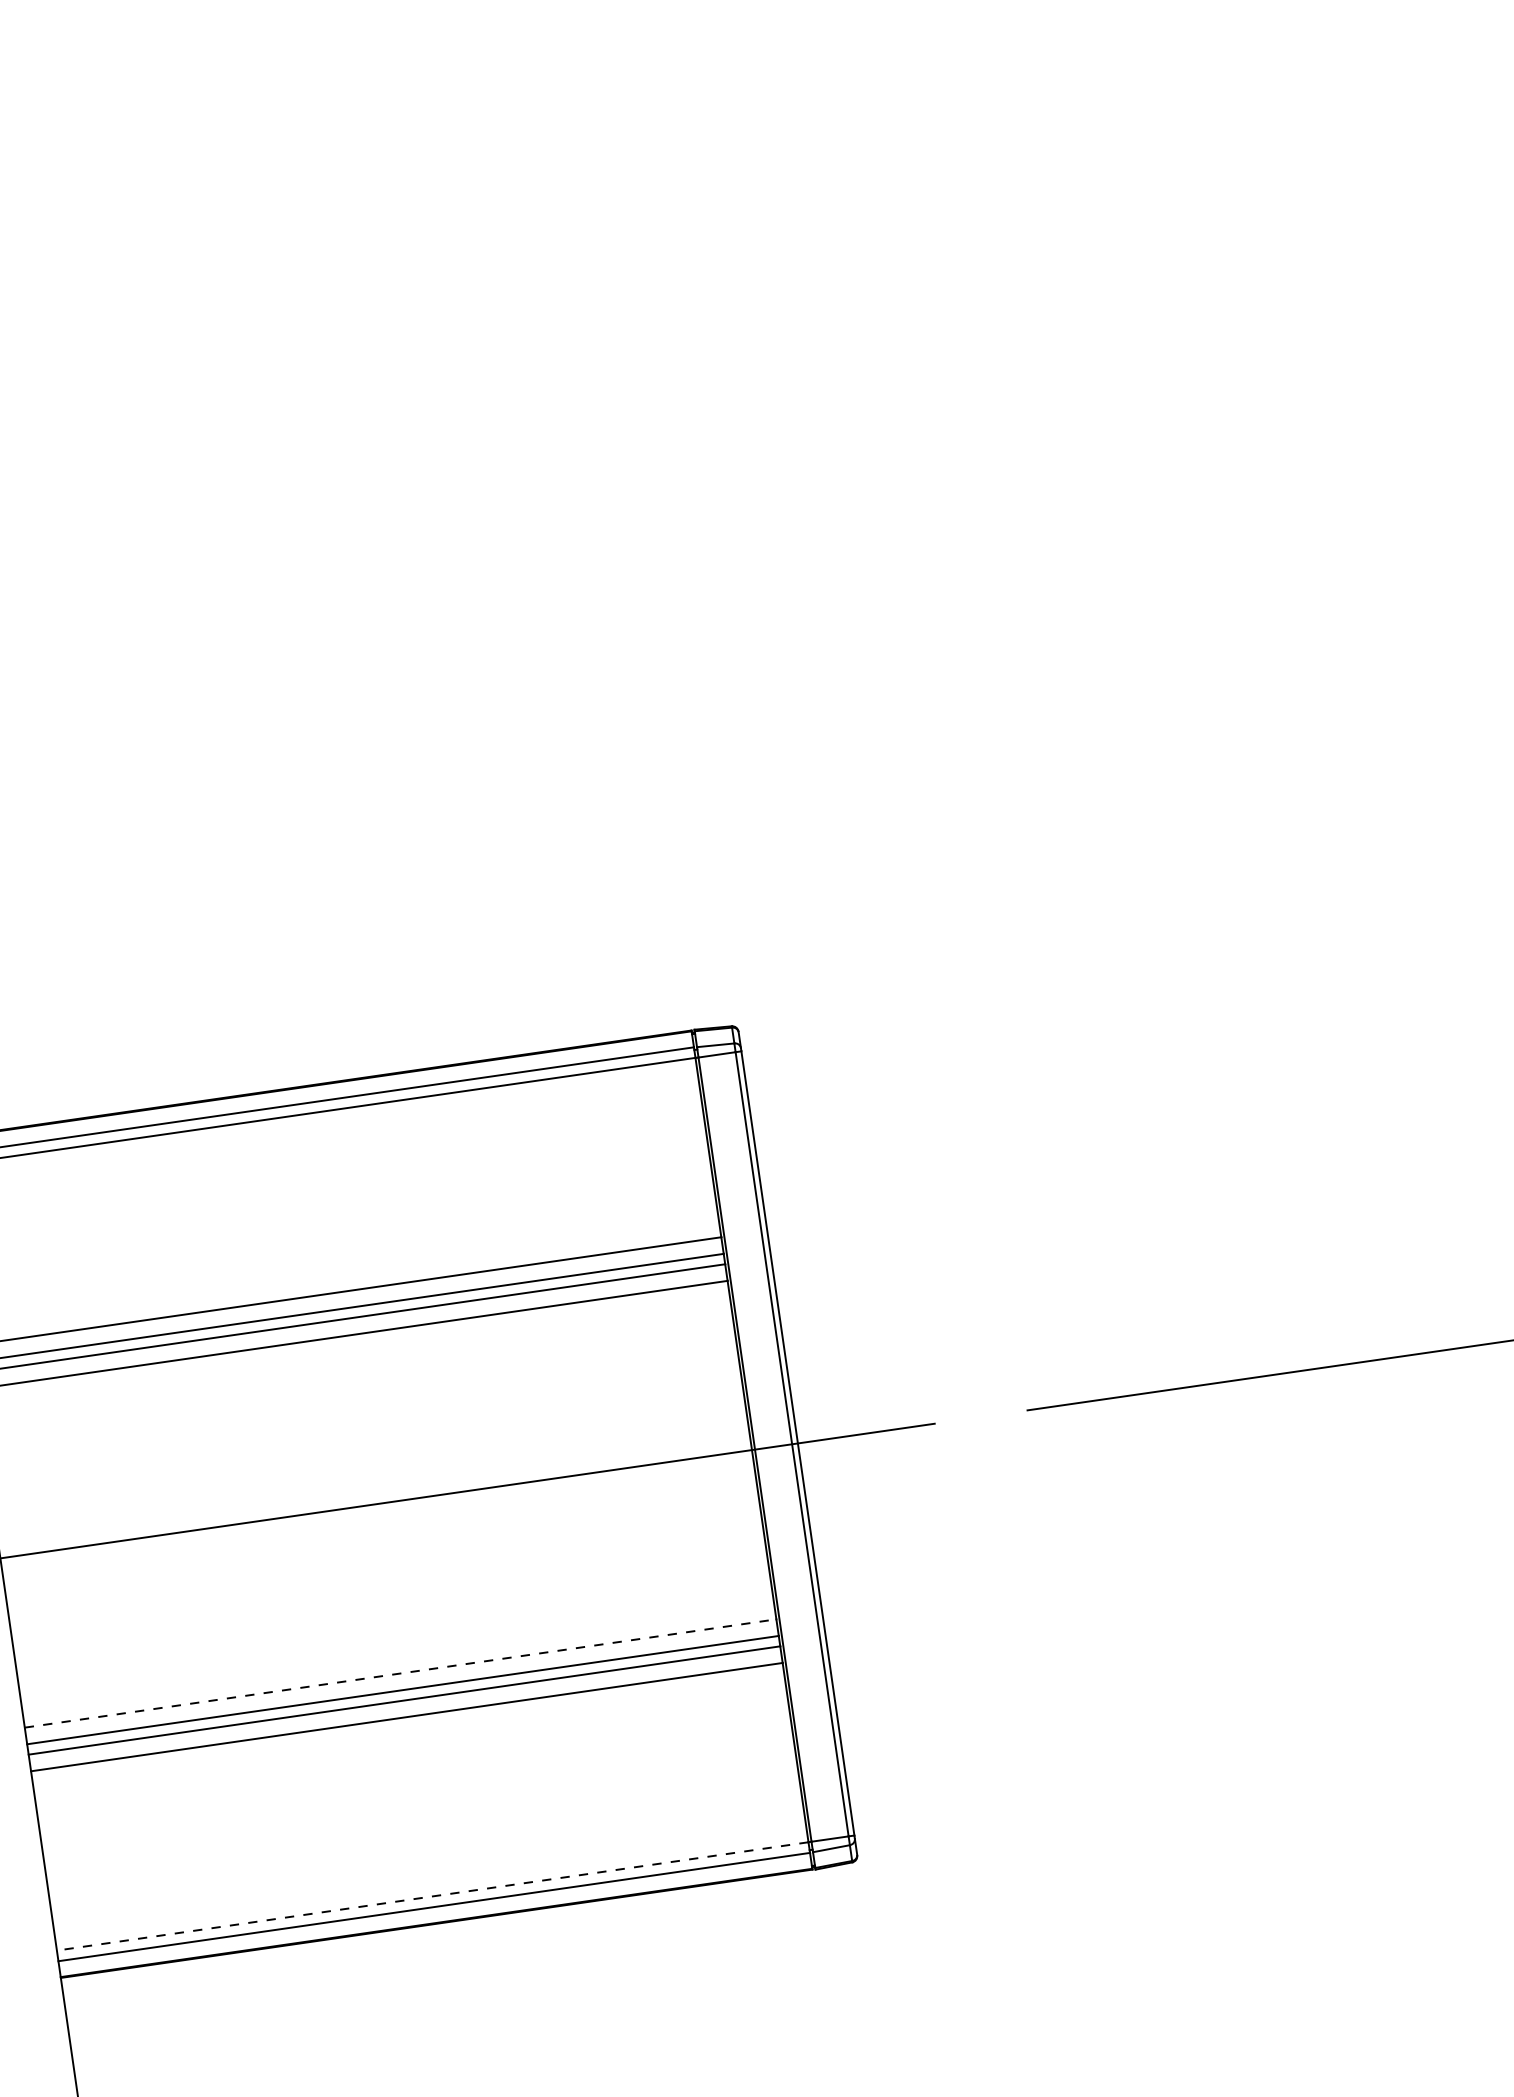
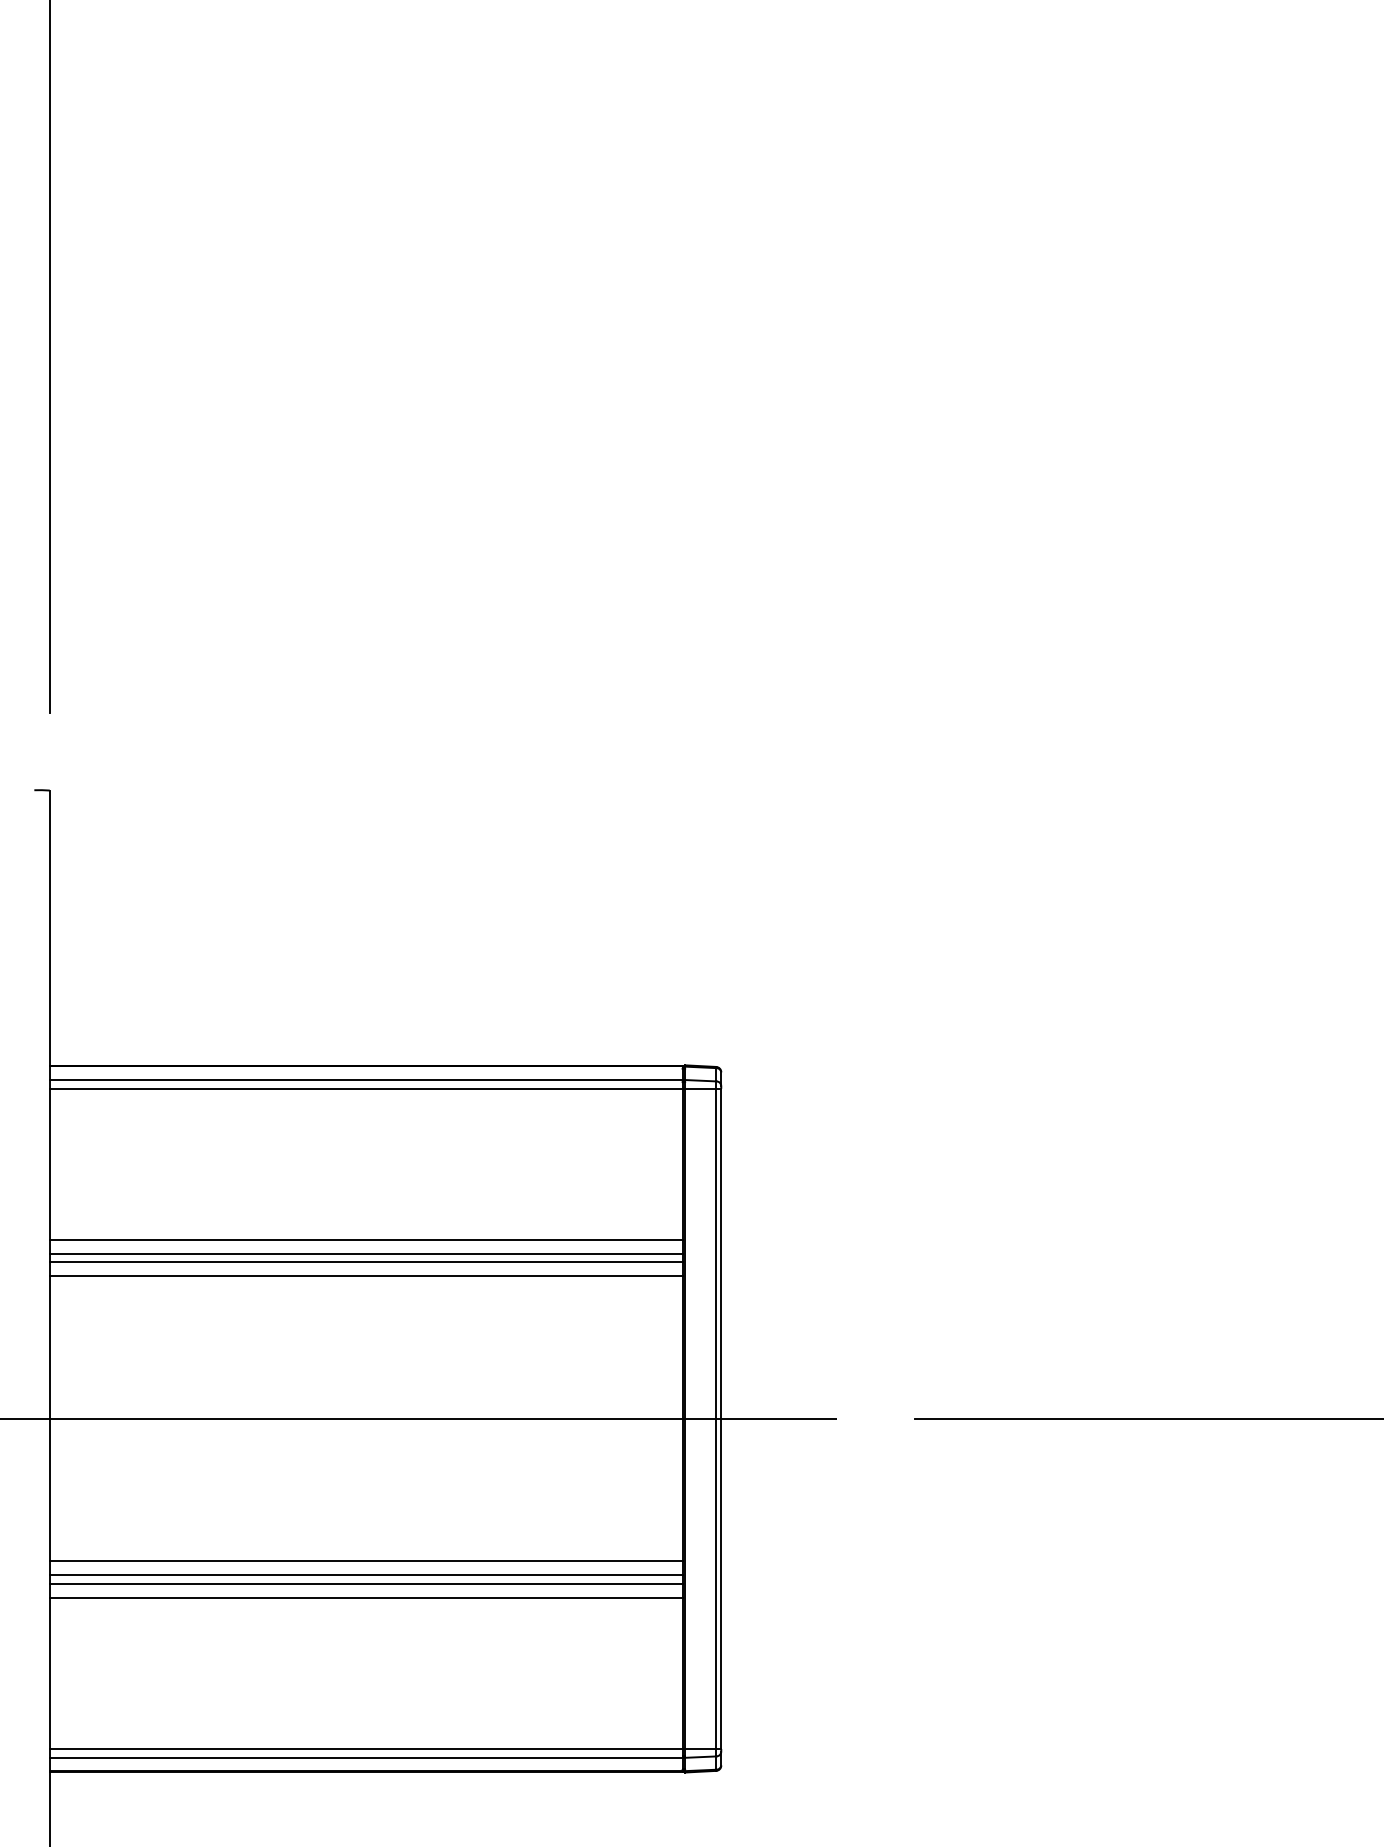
line: (400, 1673) -> (366, 1561), dashed -> solid
line: (431, 1897) -> (365, 1749), dashed -> solid

